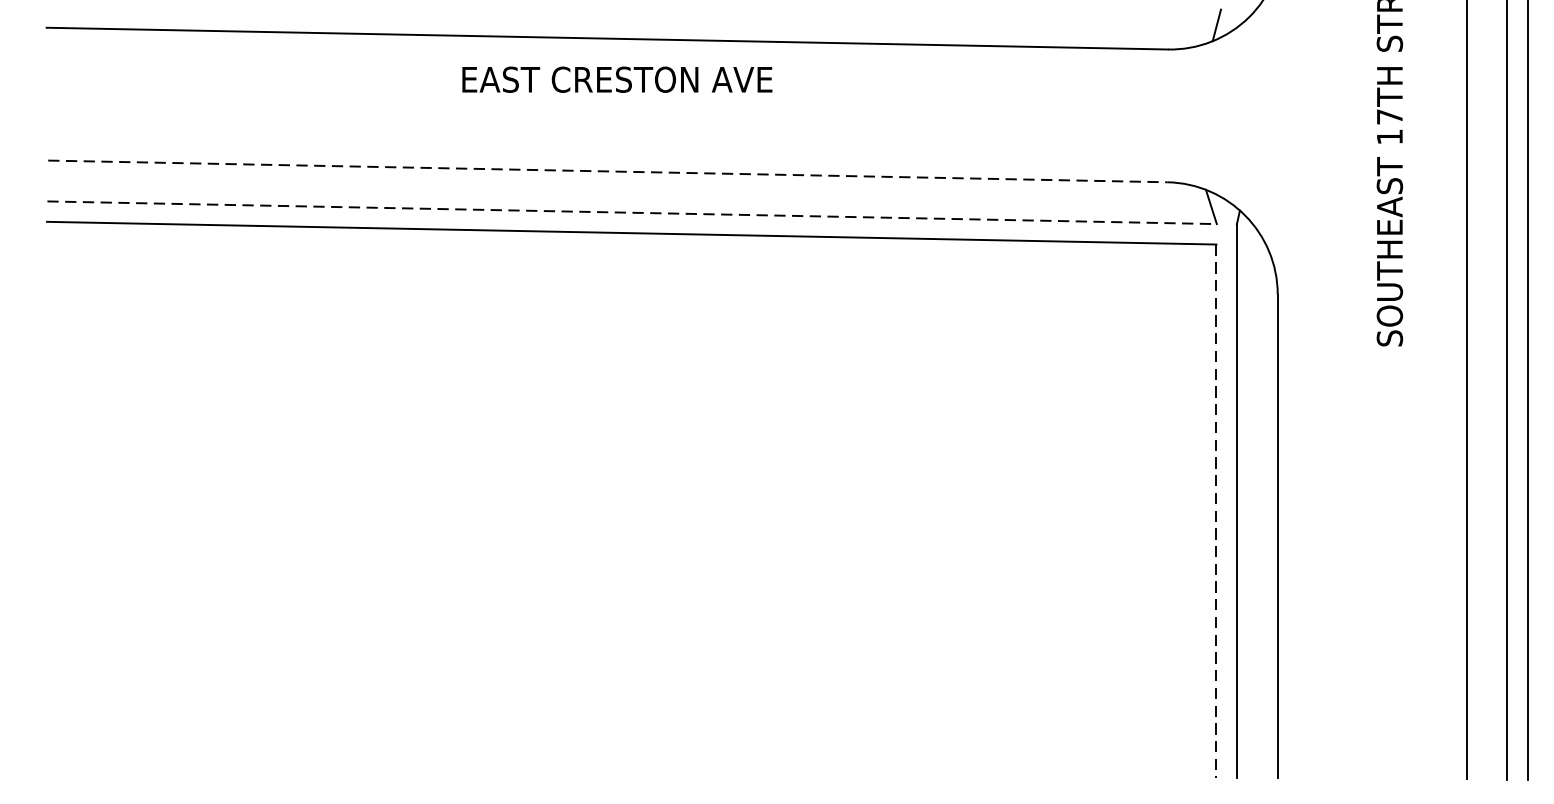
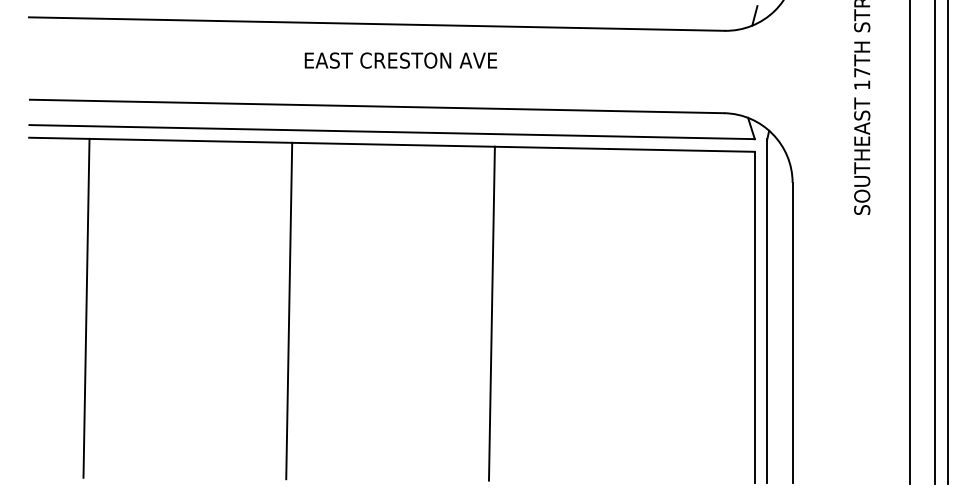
text: (616, 79) -> (400, 60), moved
line: (608, 171) -> (377, 106), dashed -> solid
line: (632, 213) -> (392, 132), dashed -> solid
line: (139, 495) -> (86, 307), added
line: (466, 500) -> (289, 310), added
line: (792, 505) -> (491, 313), added
line: (1216, 511) -> (754, 317), dashed -> solid

